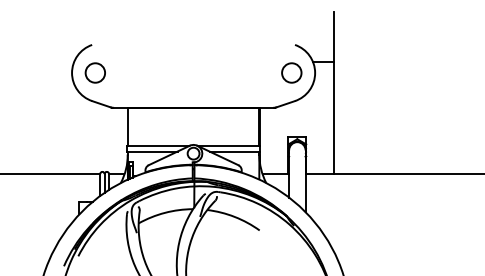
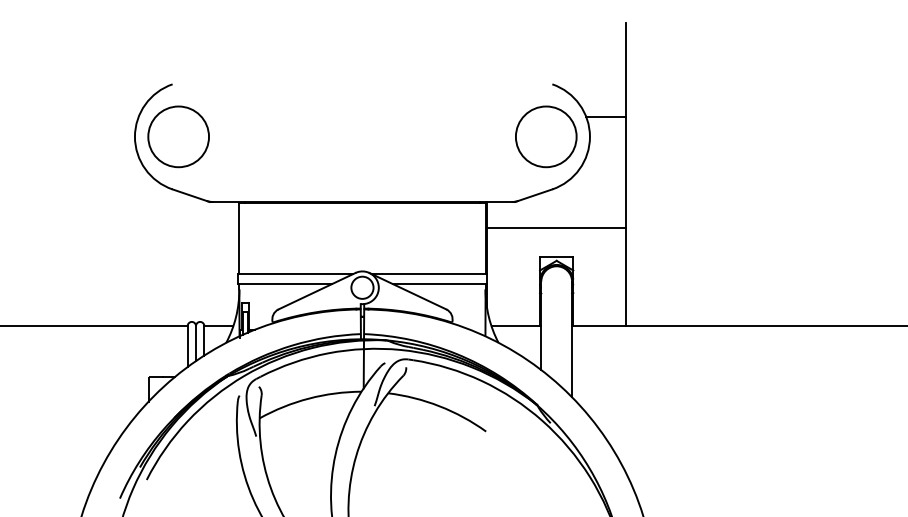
circle: (95, 72) -> (178, 135), size x1.67
circle: (291, 72) -> (545, 135), size x1.67
line: (297, 121) -> (556, 227), added

